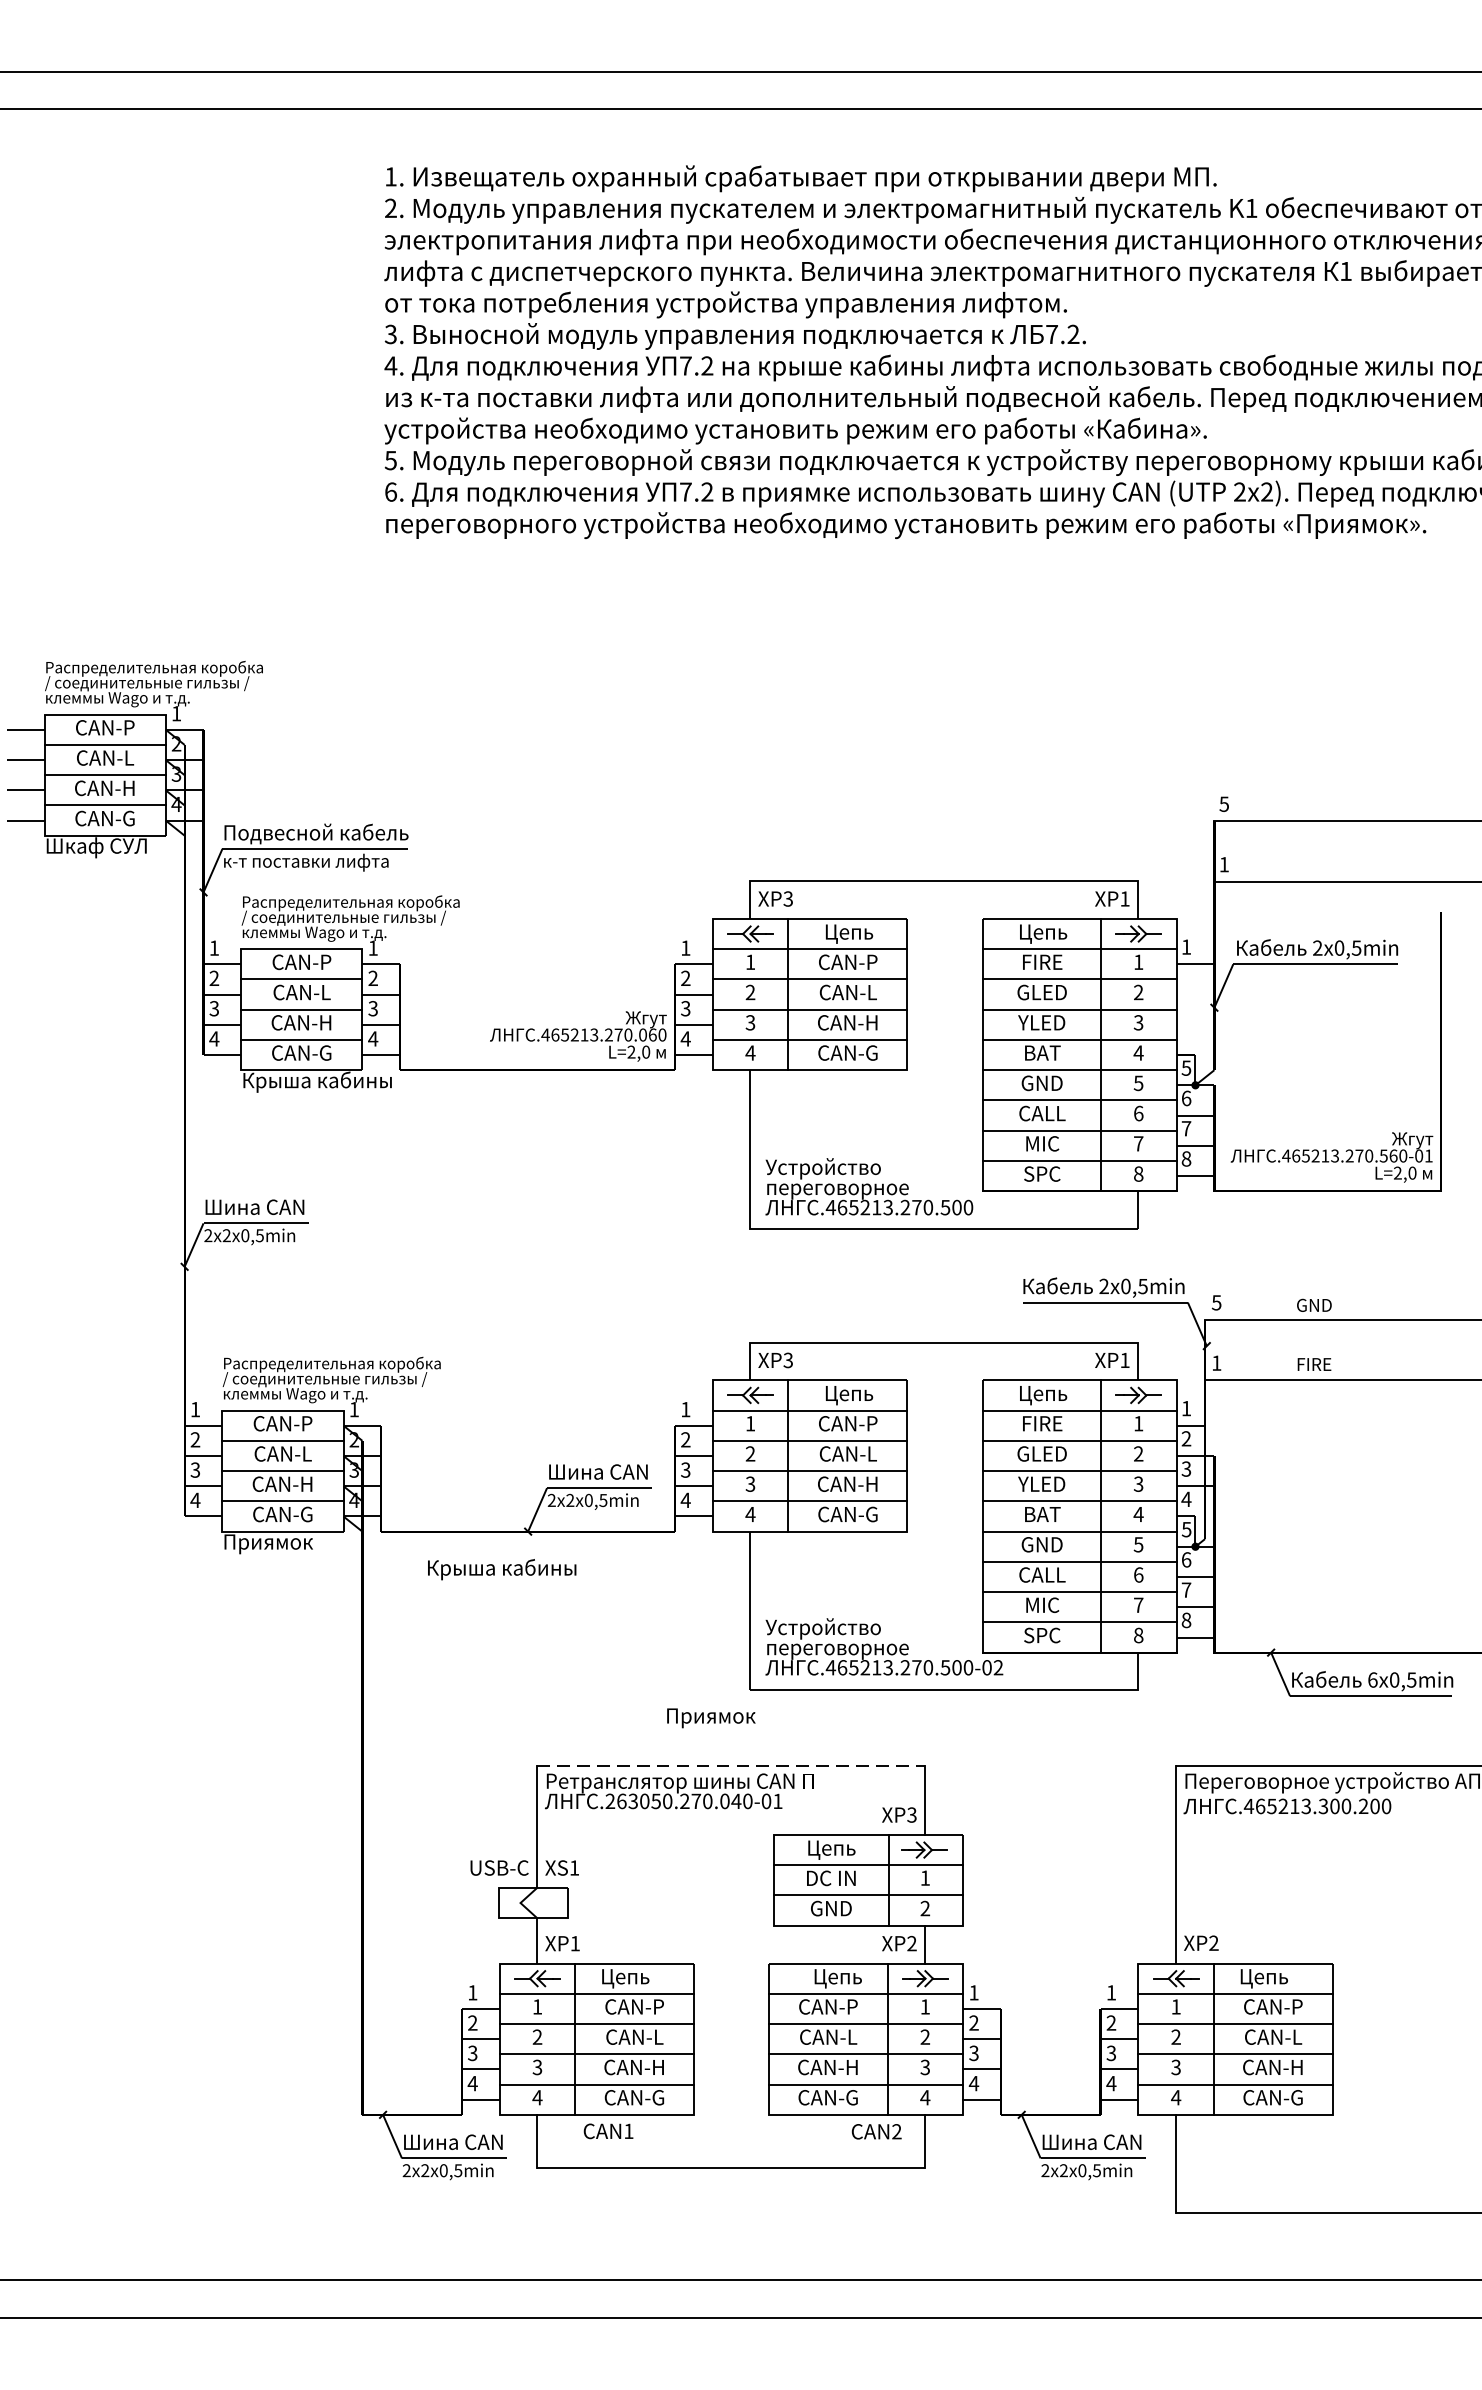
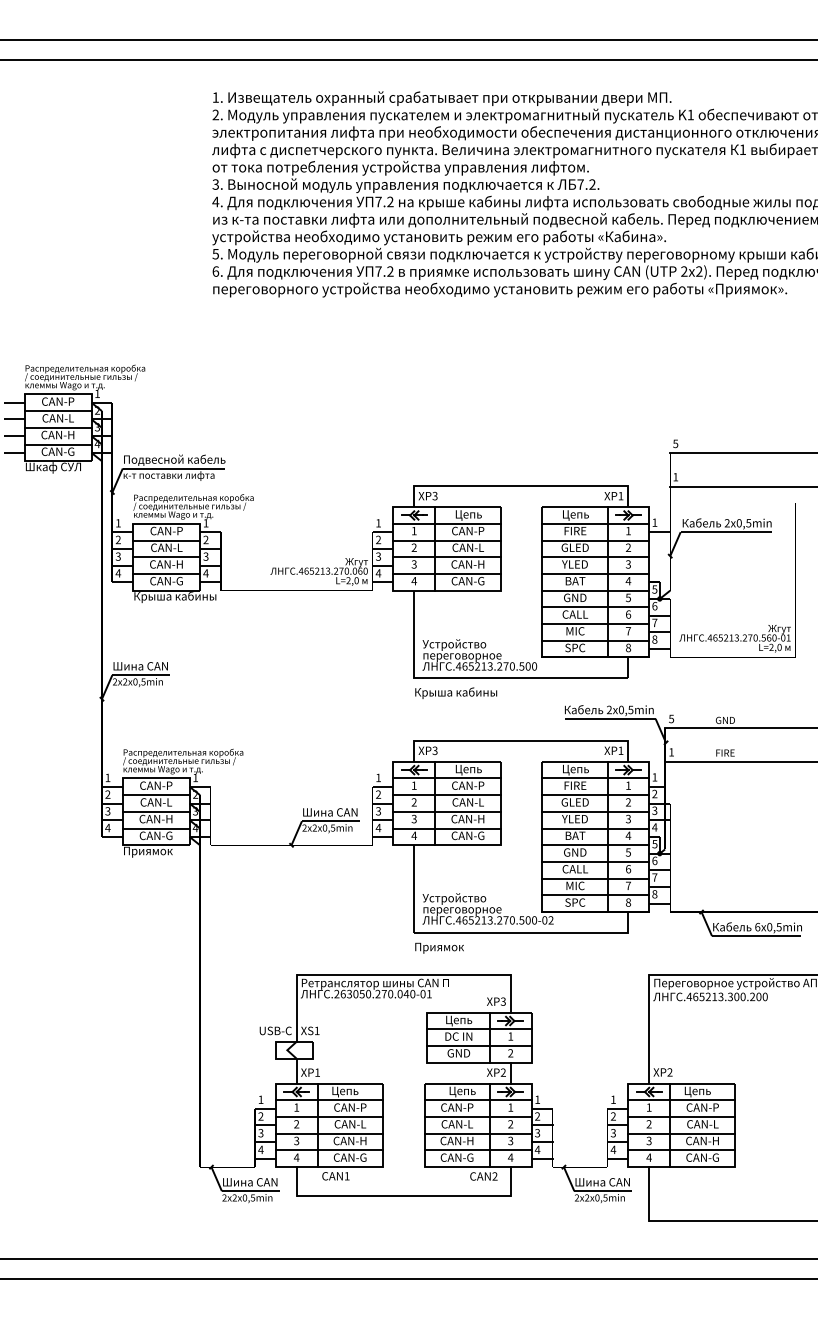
text: (502, 1568) -> (456, 692), moved
text: (711, 1716) -> (439, 947), moved
line: (732, 1765) -> (404, 974), dashed -> solid

